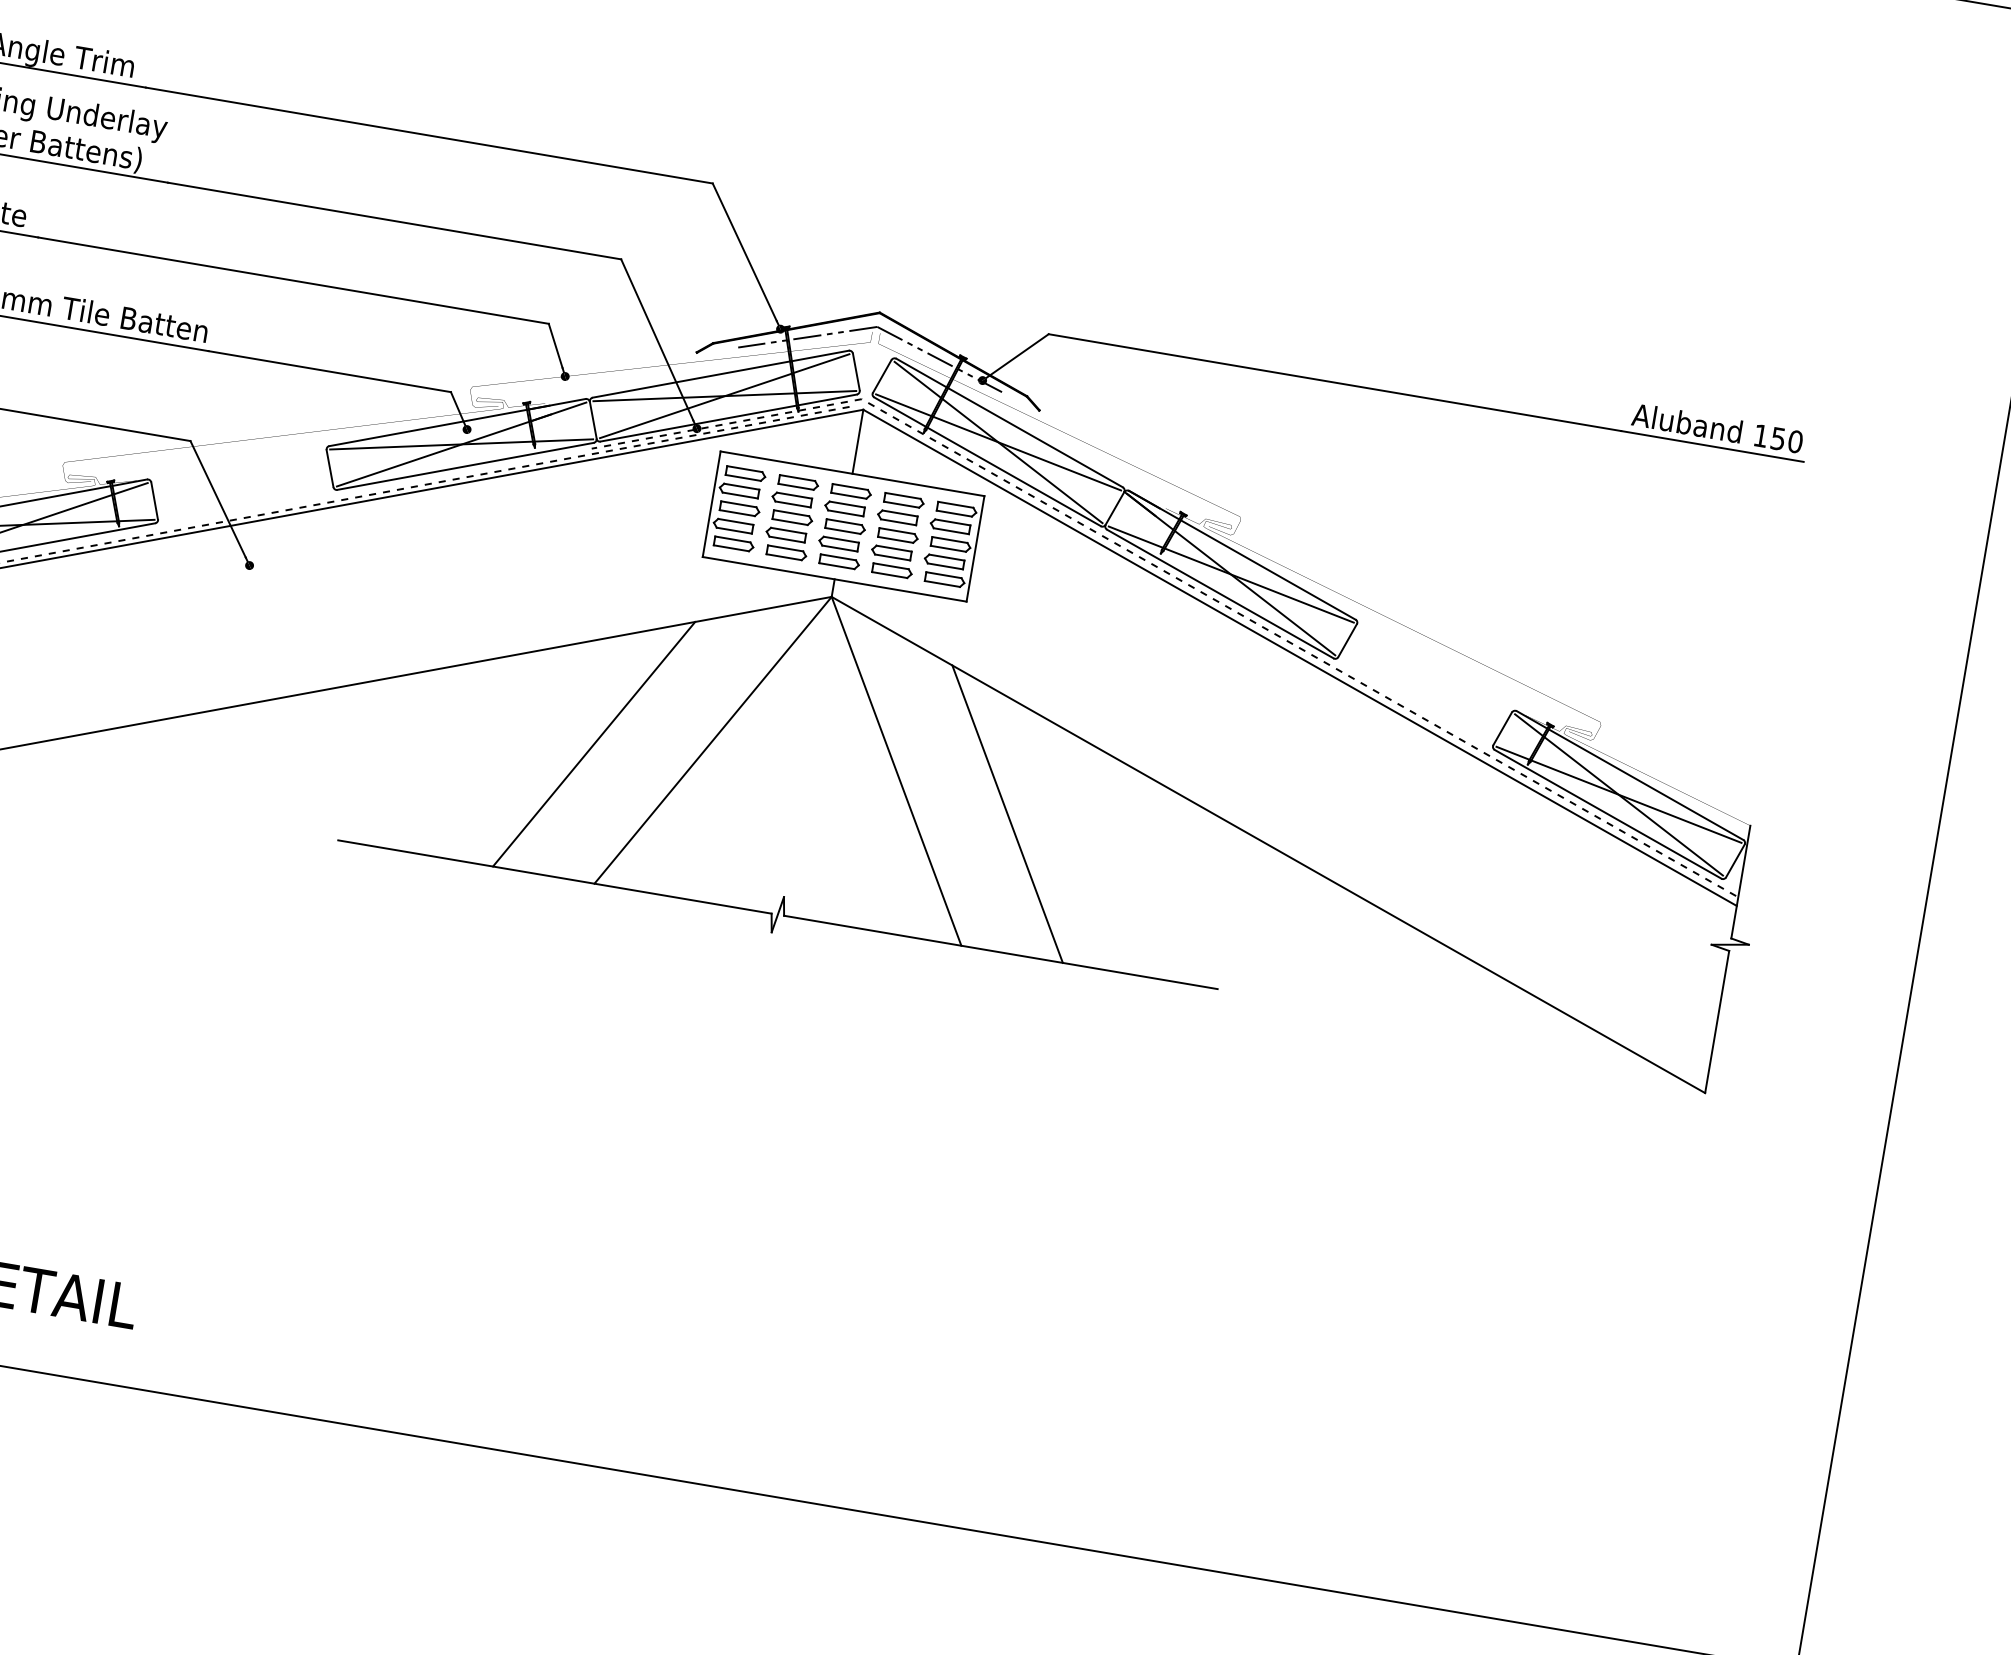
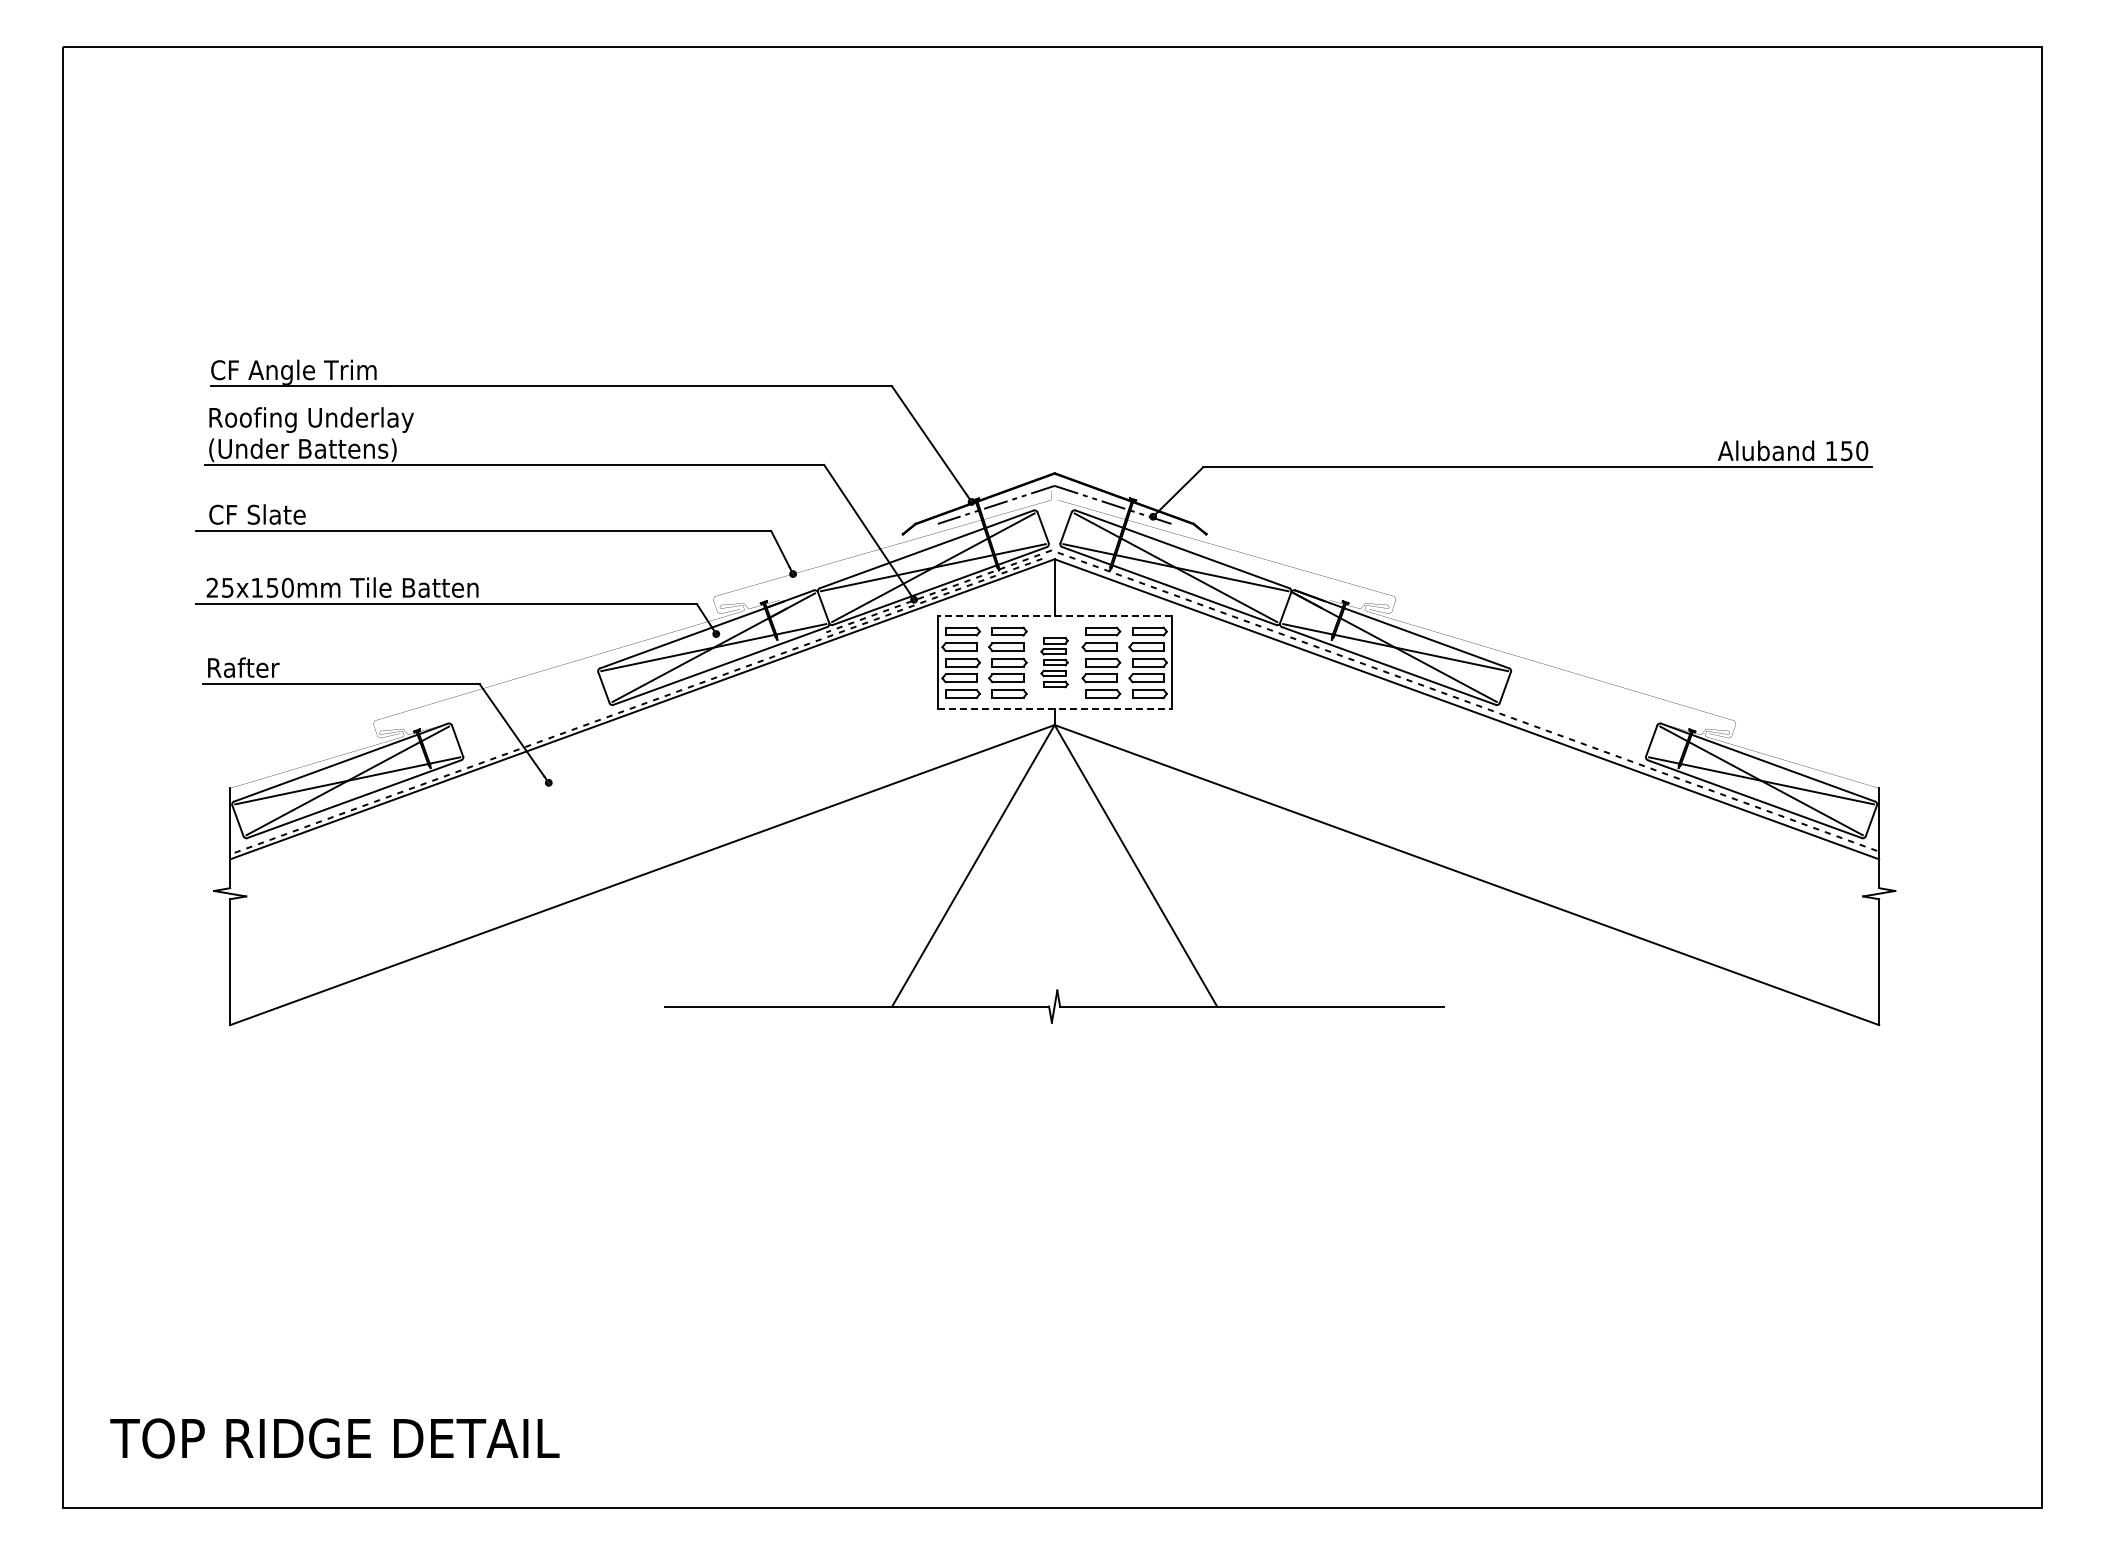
line: (852, 474) -> (1054, 616), solid -> dashed
part: (843, 526) -> (1054, 662), size x0.7
line: (834, 579) -> (1054, 709), solid -> dashed
line: (594, 744) -> (871, 886), removed
line: (1007, 814) -> (1237, 886), removed

